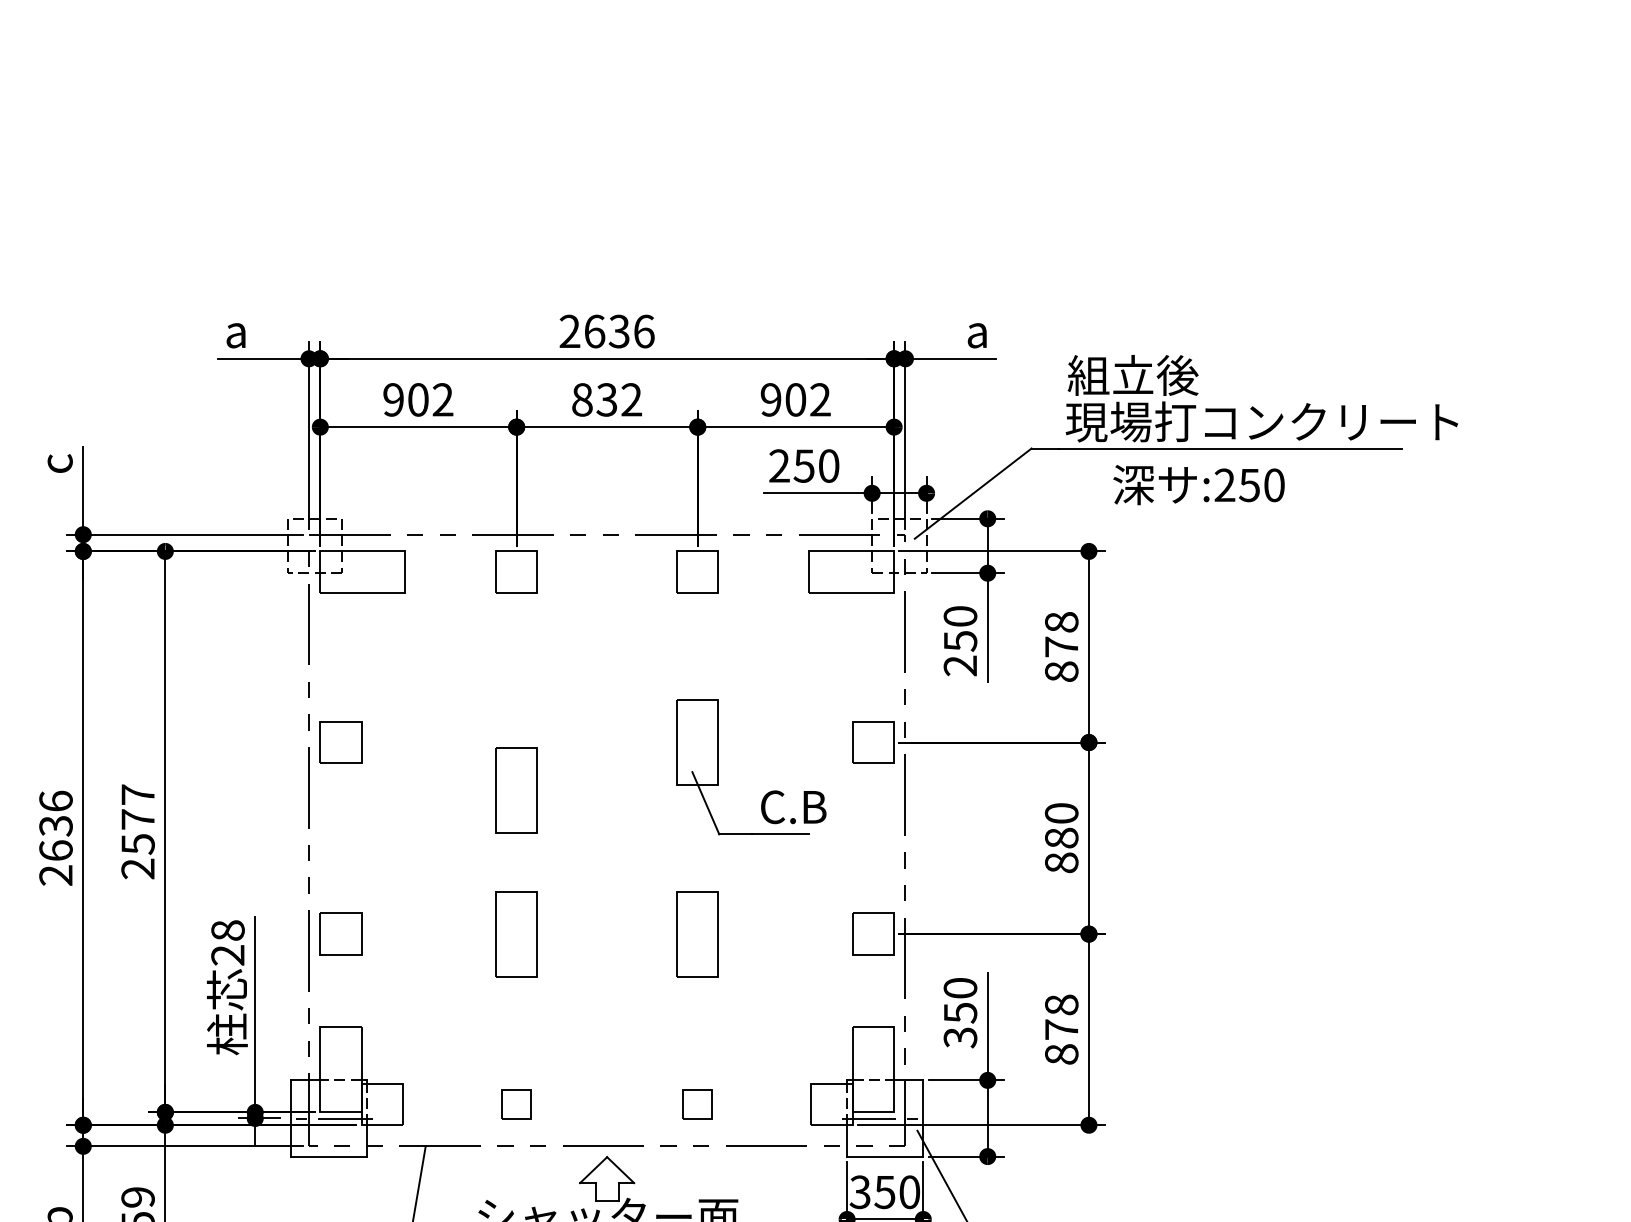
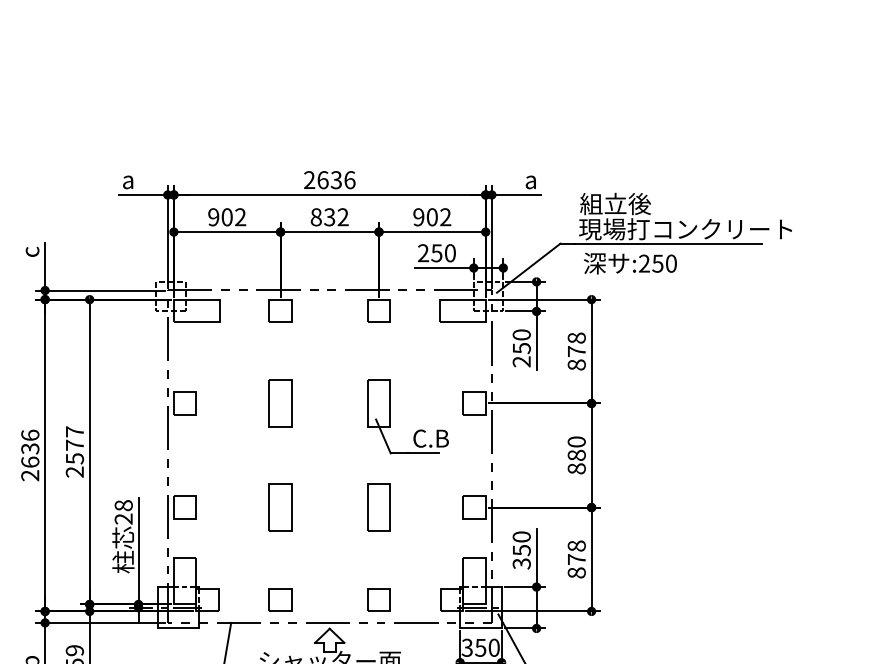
text: (1199, 484) -> (630, 263), moved
part: (516, 790) -> (280, 403), moved
part: (516, 1103) -> (280, 599), size x1.43
part: (696, 1103) -> (378, 599), size x1.43

